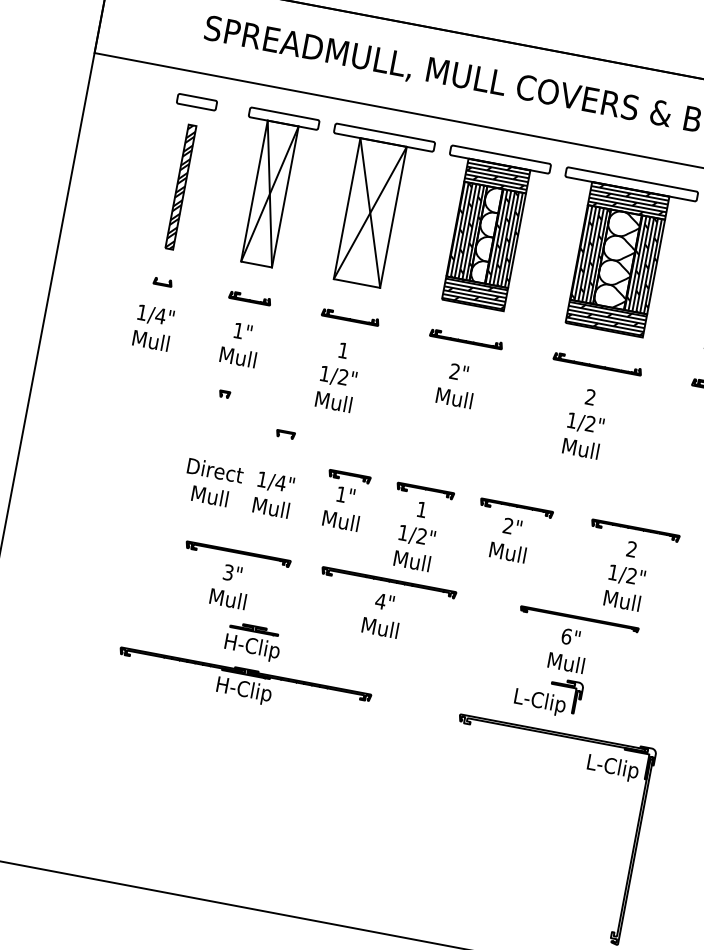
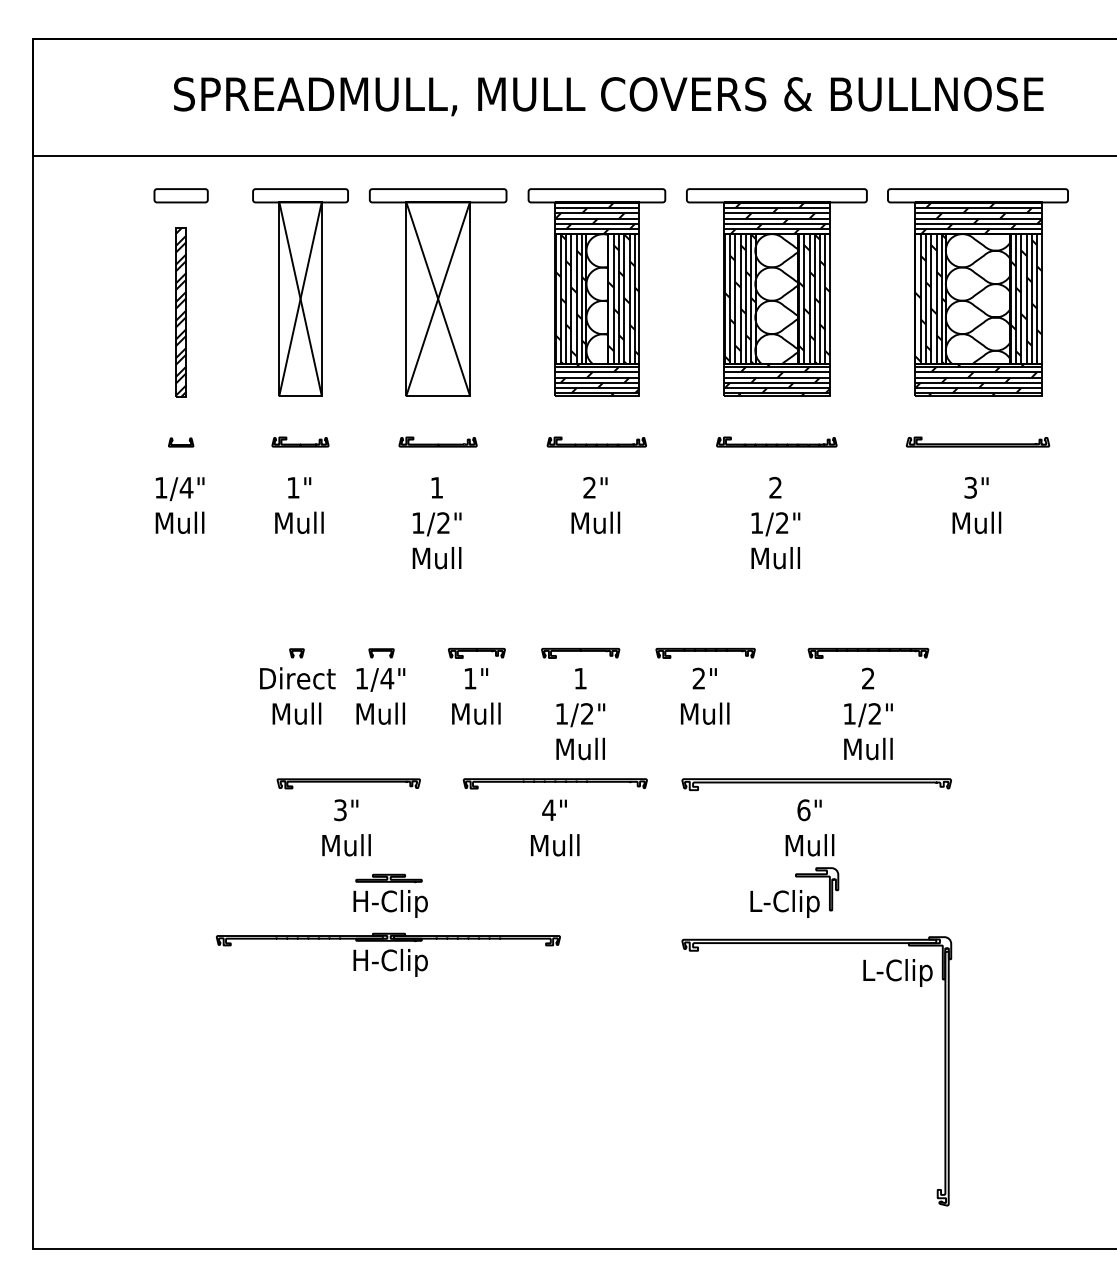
curve: (224, 392) -> (296, 651), moved
curve: (285, 433) -> (381, 651), moved
part: (579, 619) -> (816, 784), size x1.67

